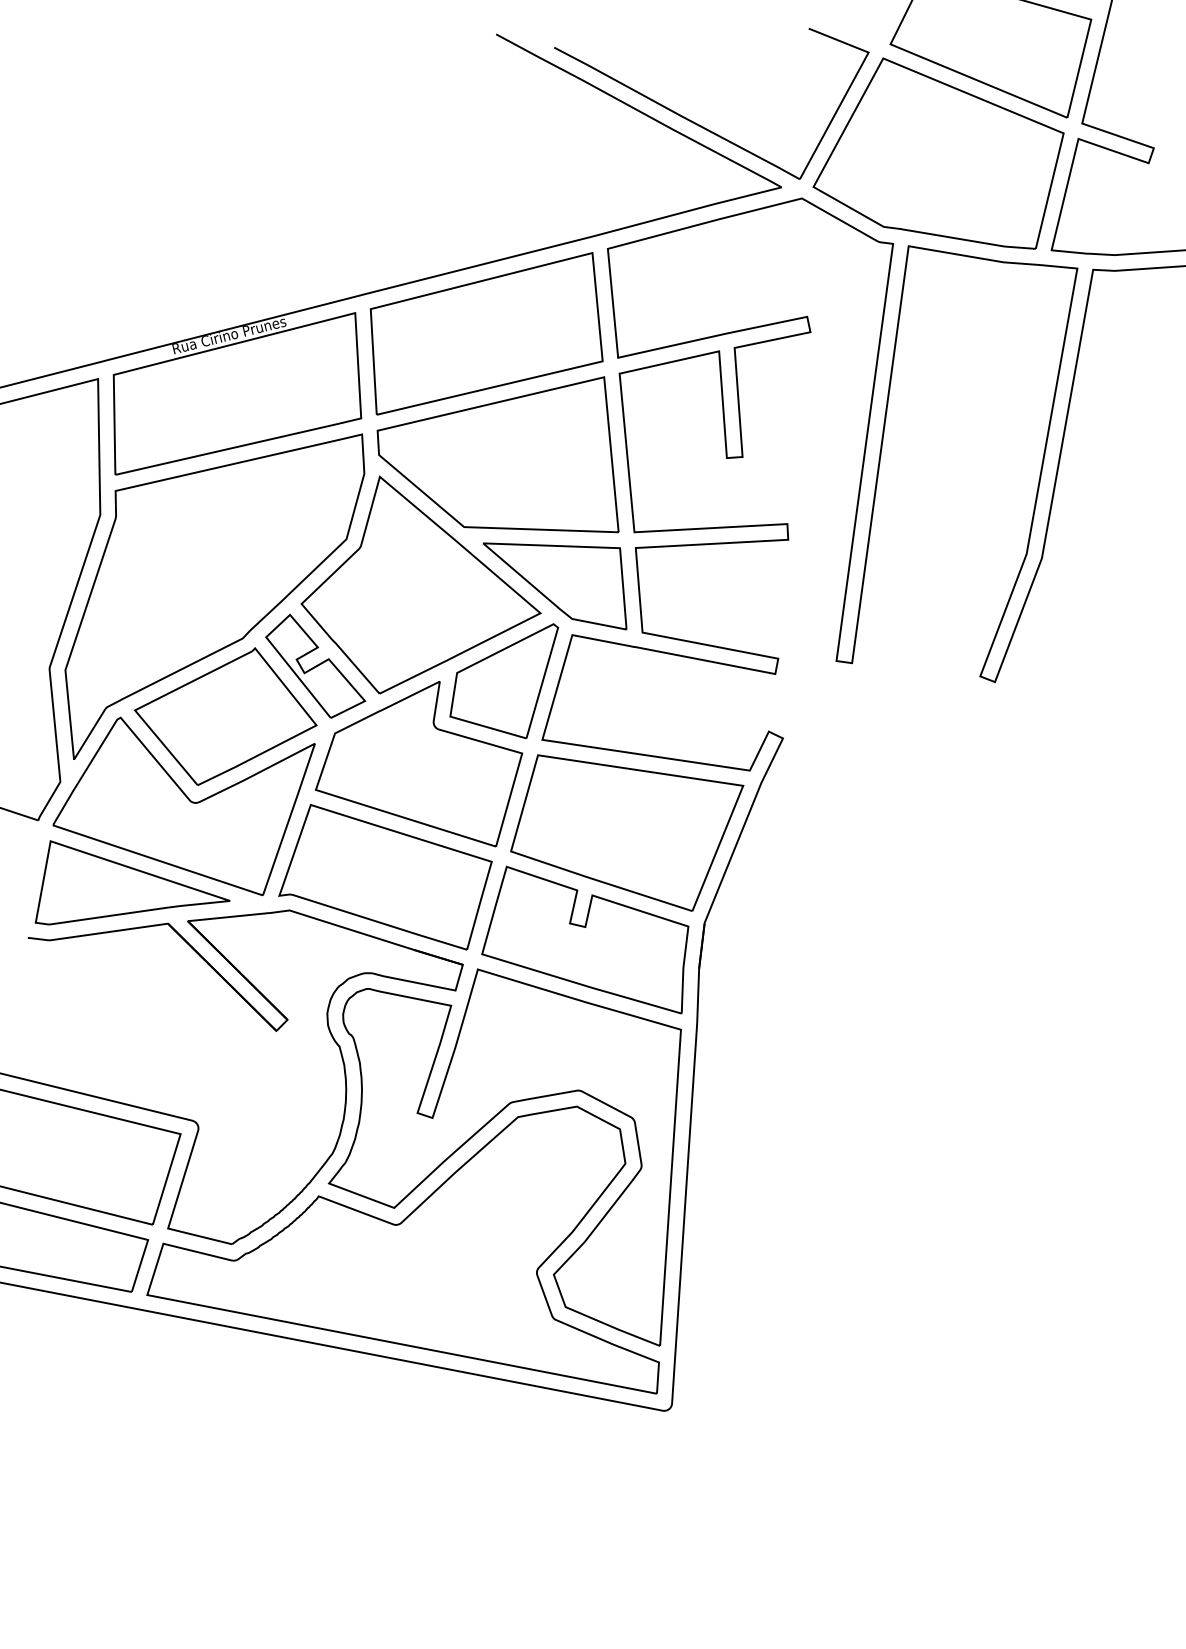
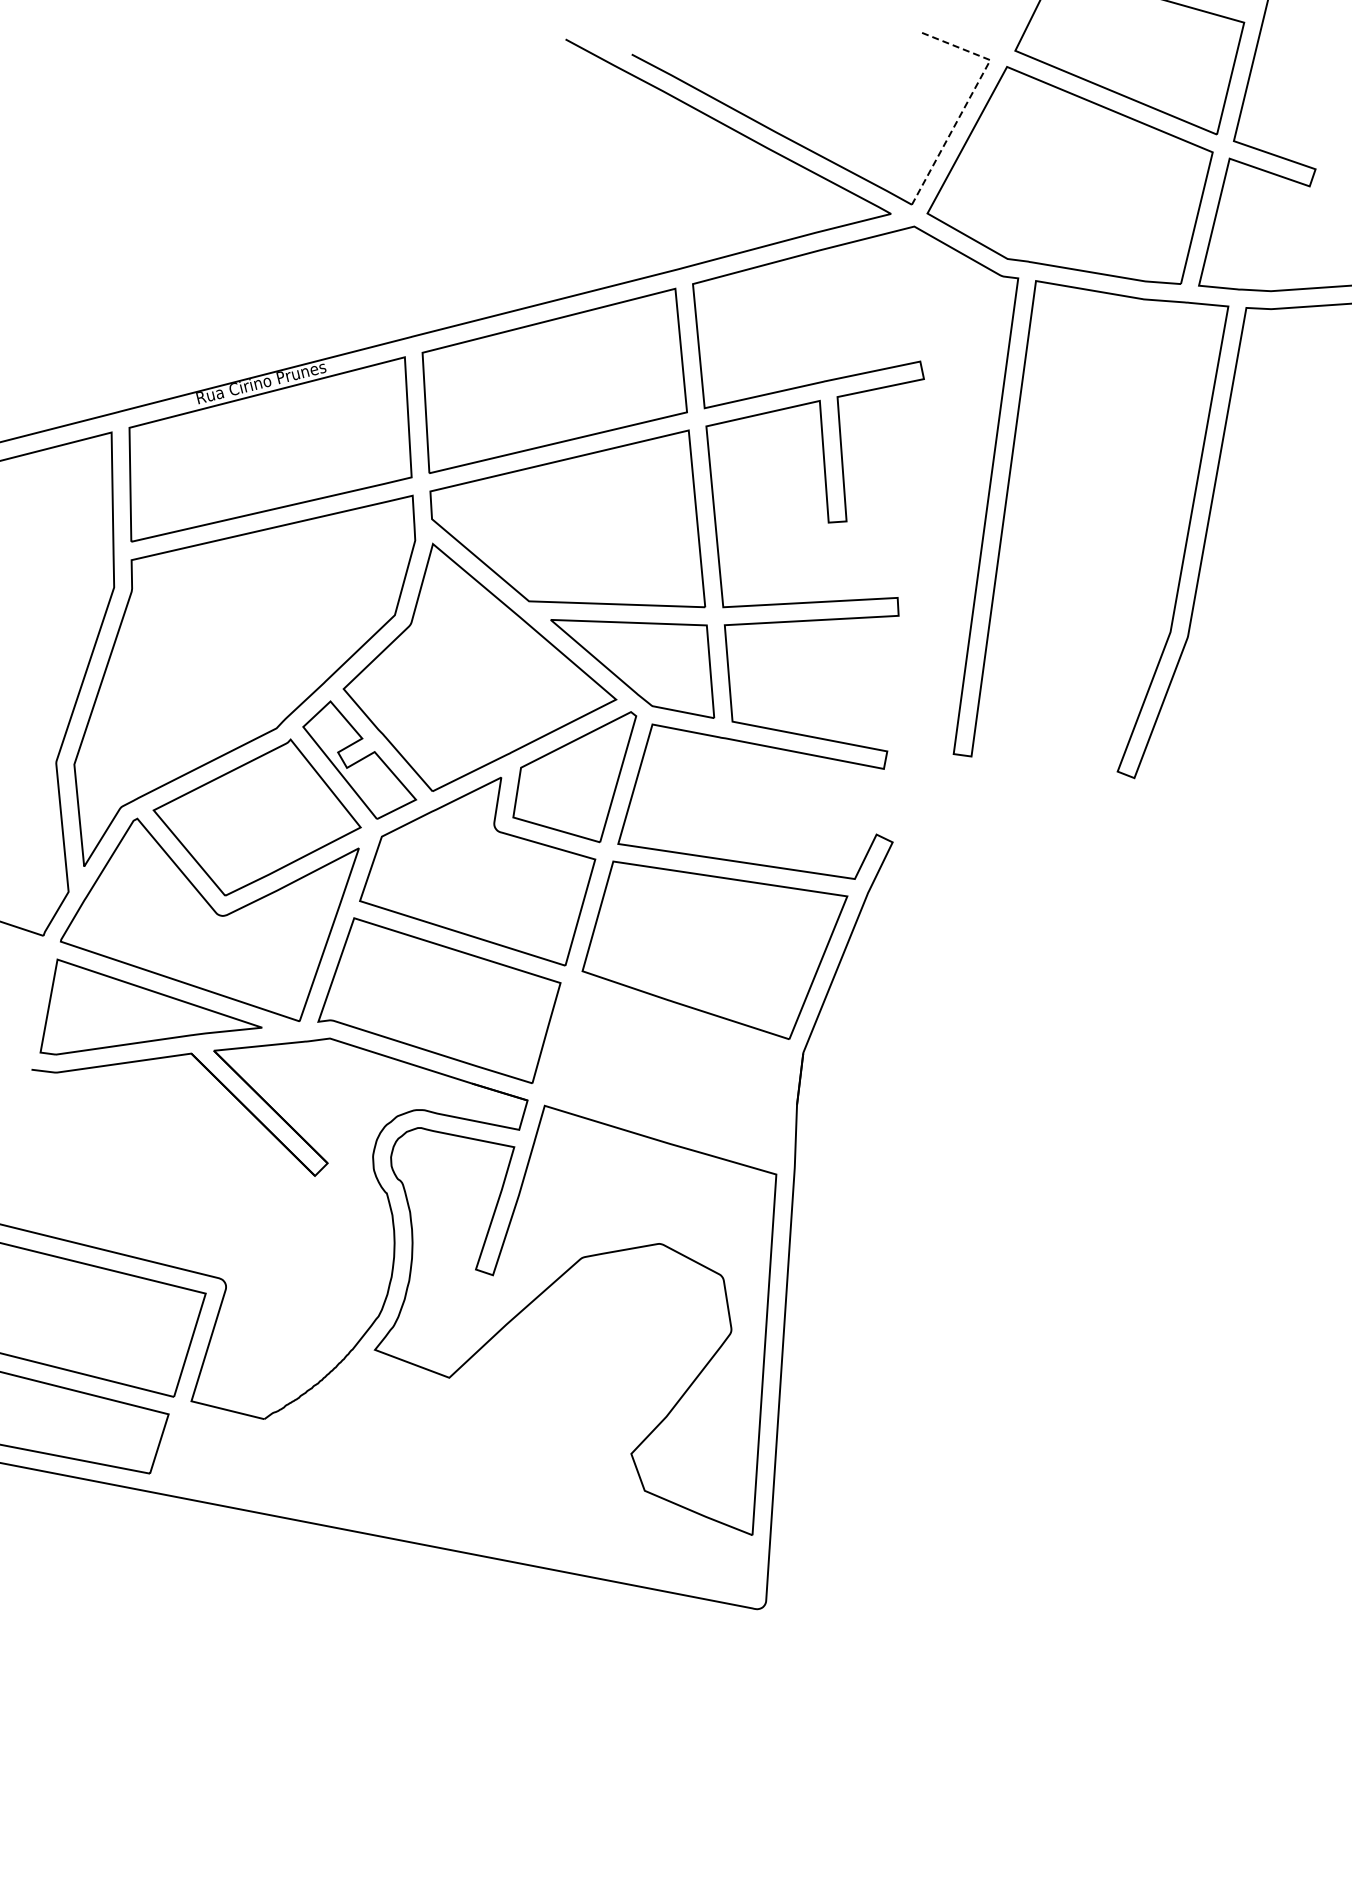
line: (849, 87) -> (968, 99), solid -> dashed
part: (584, 939) -> (666, 1071), removed
part: (403, 1249) -> (459, 1425), removed

